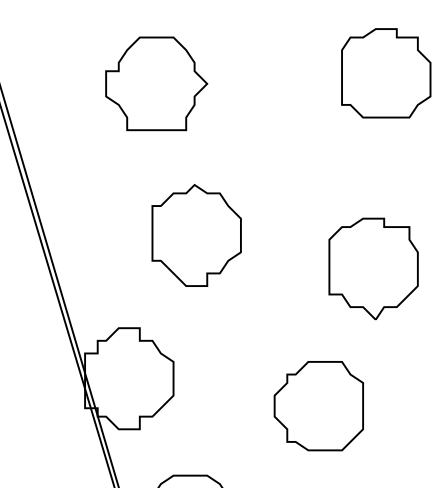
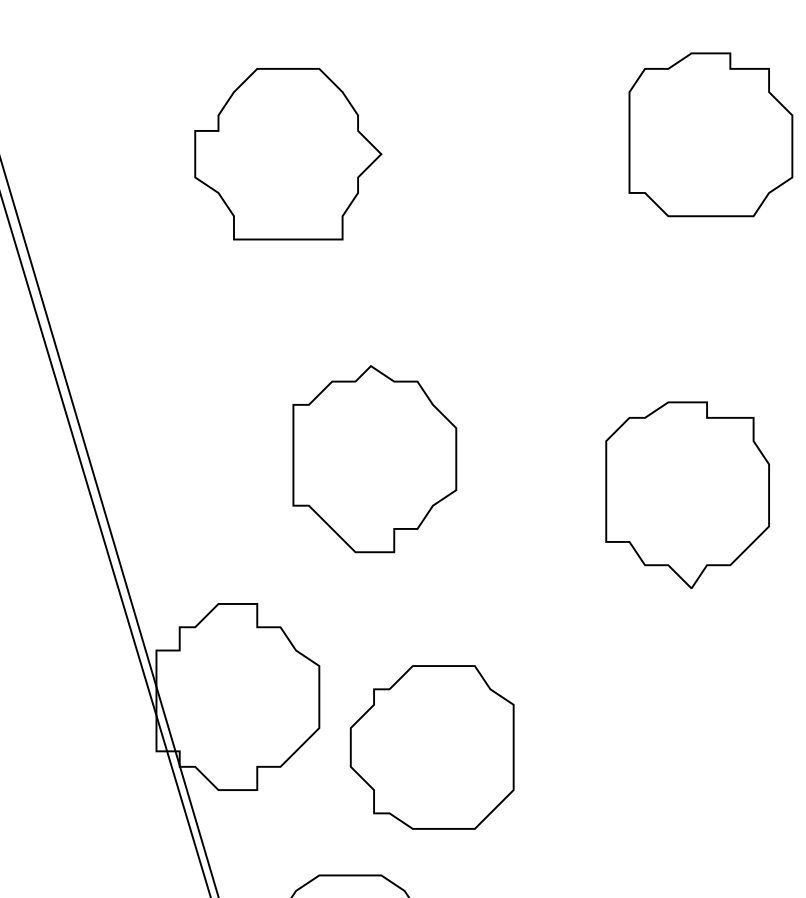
part: (196, 235) -> (374, 459), moved
part: (318, 406) -> (431, 748), moved

